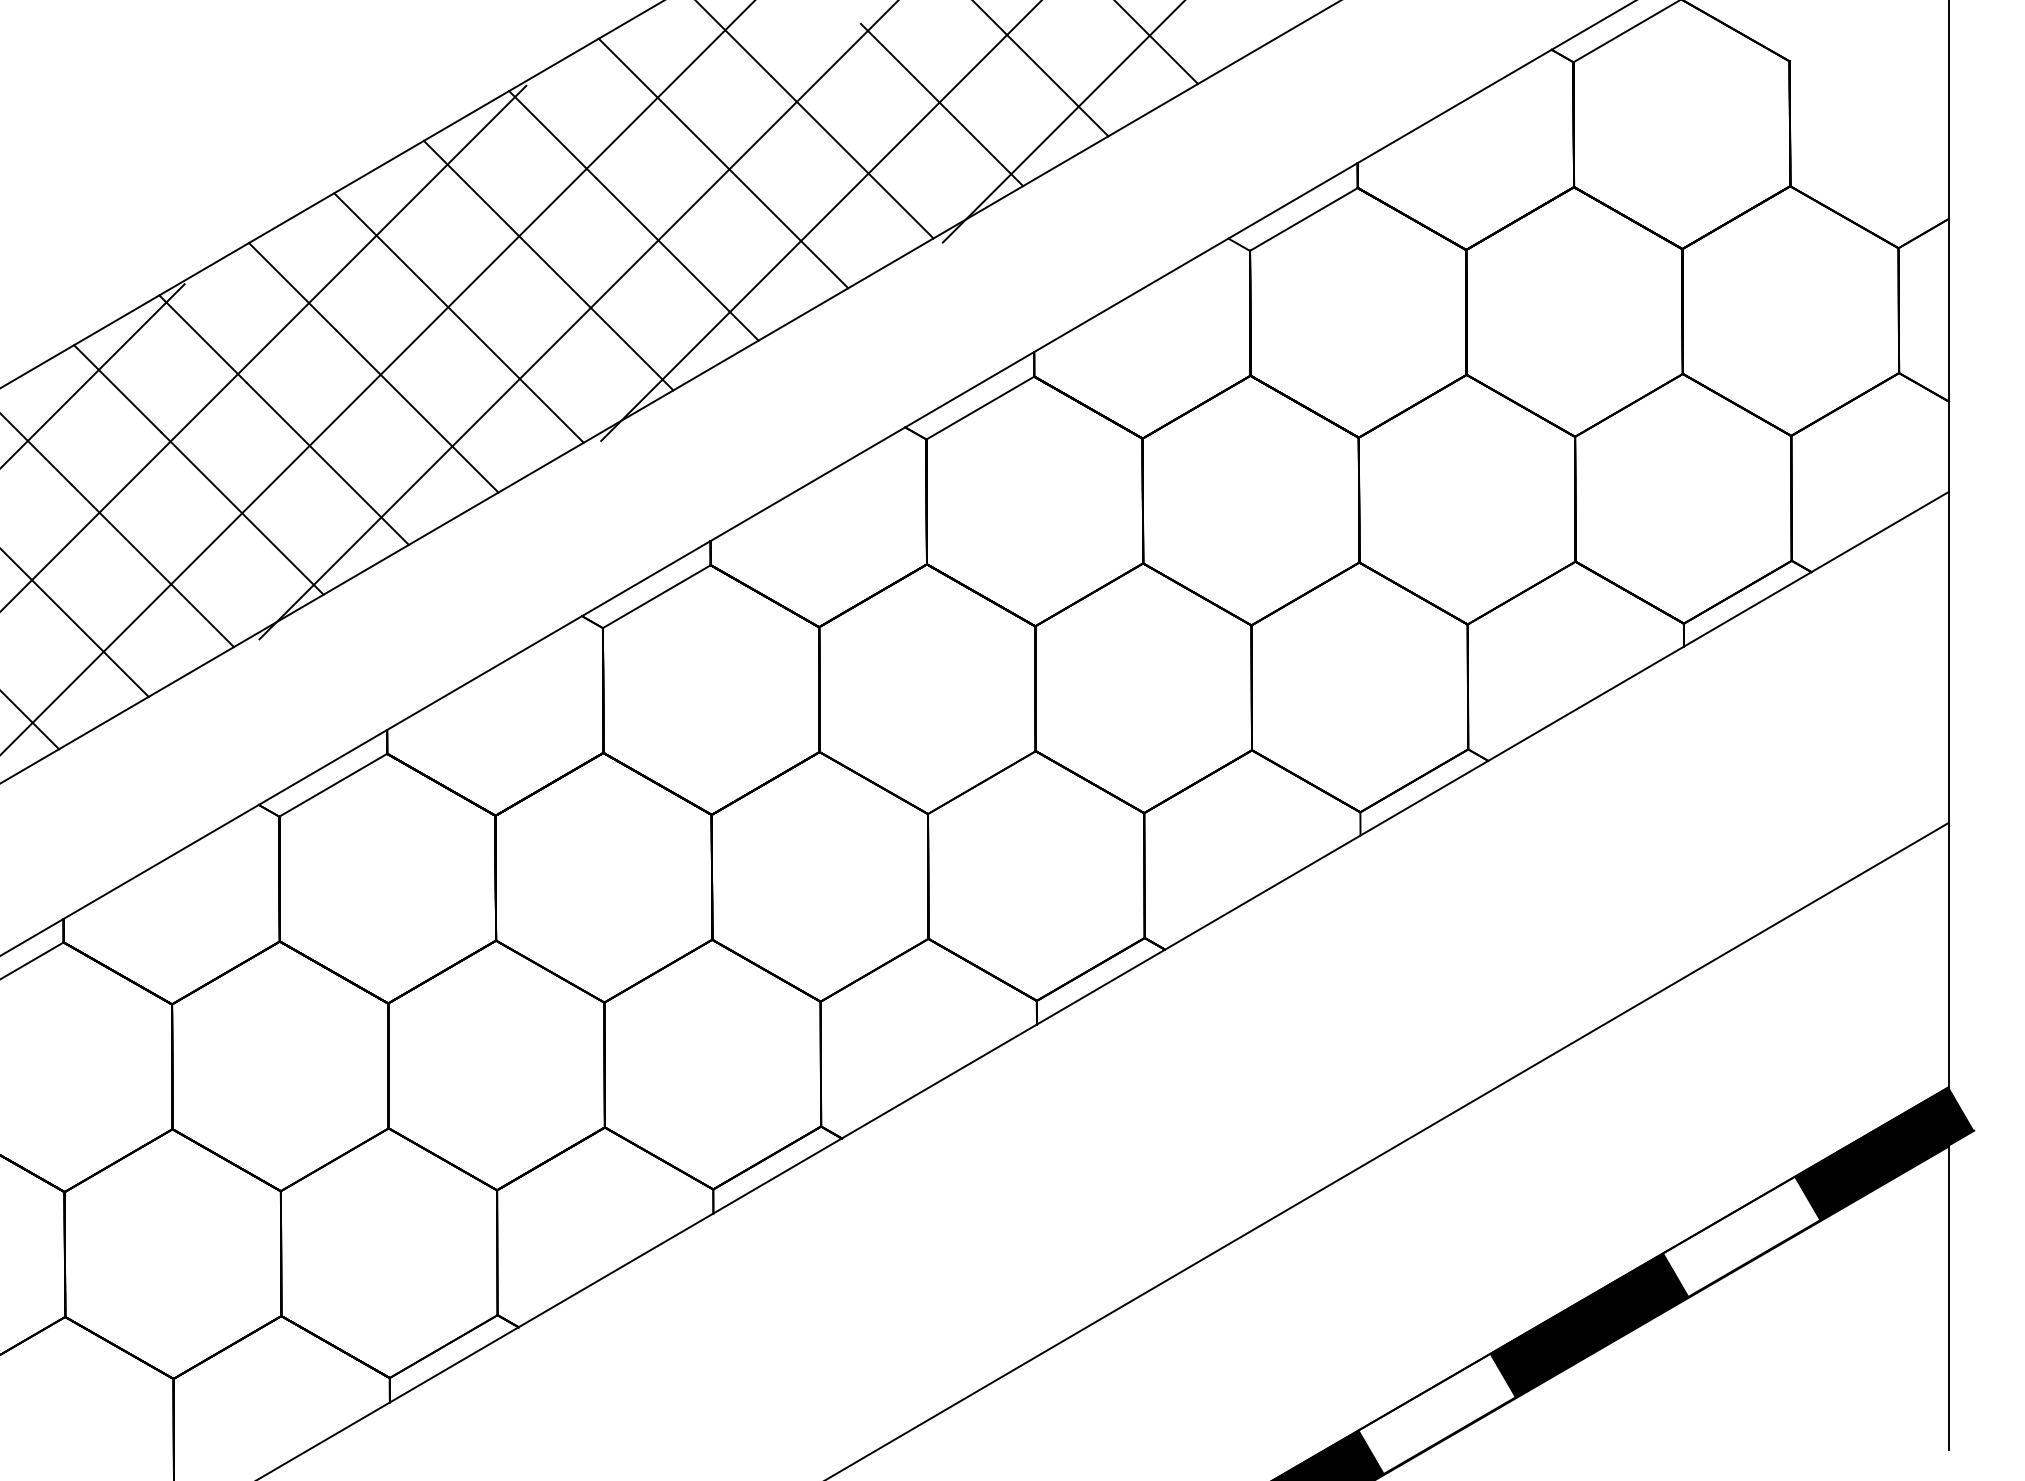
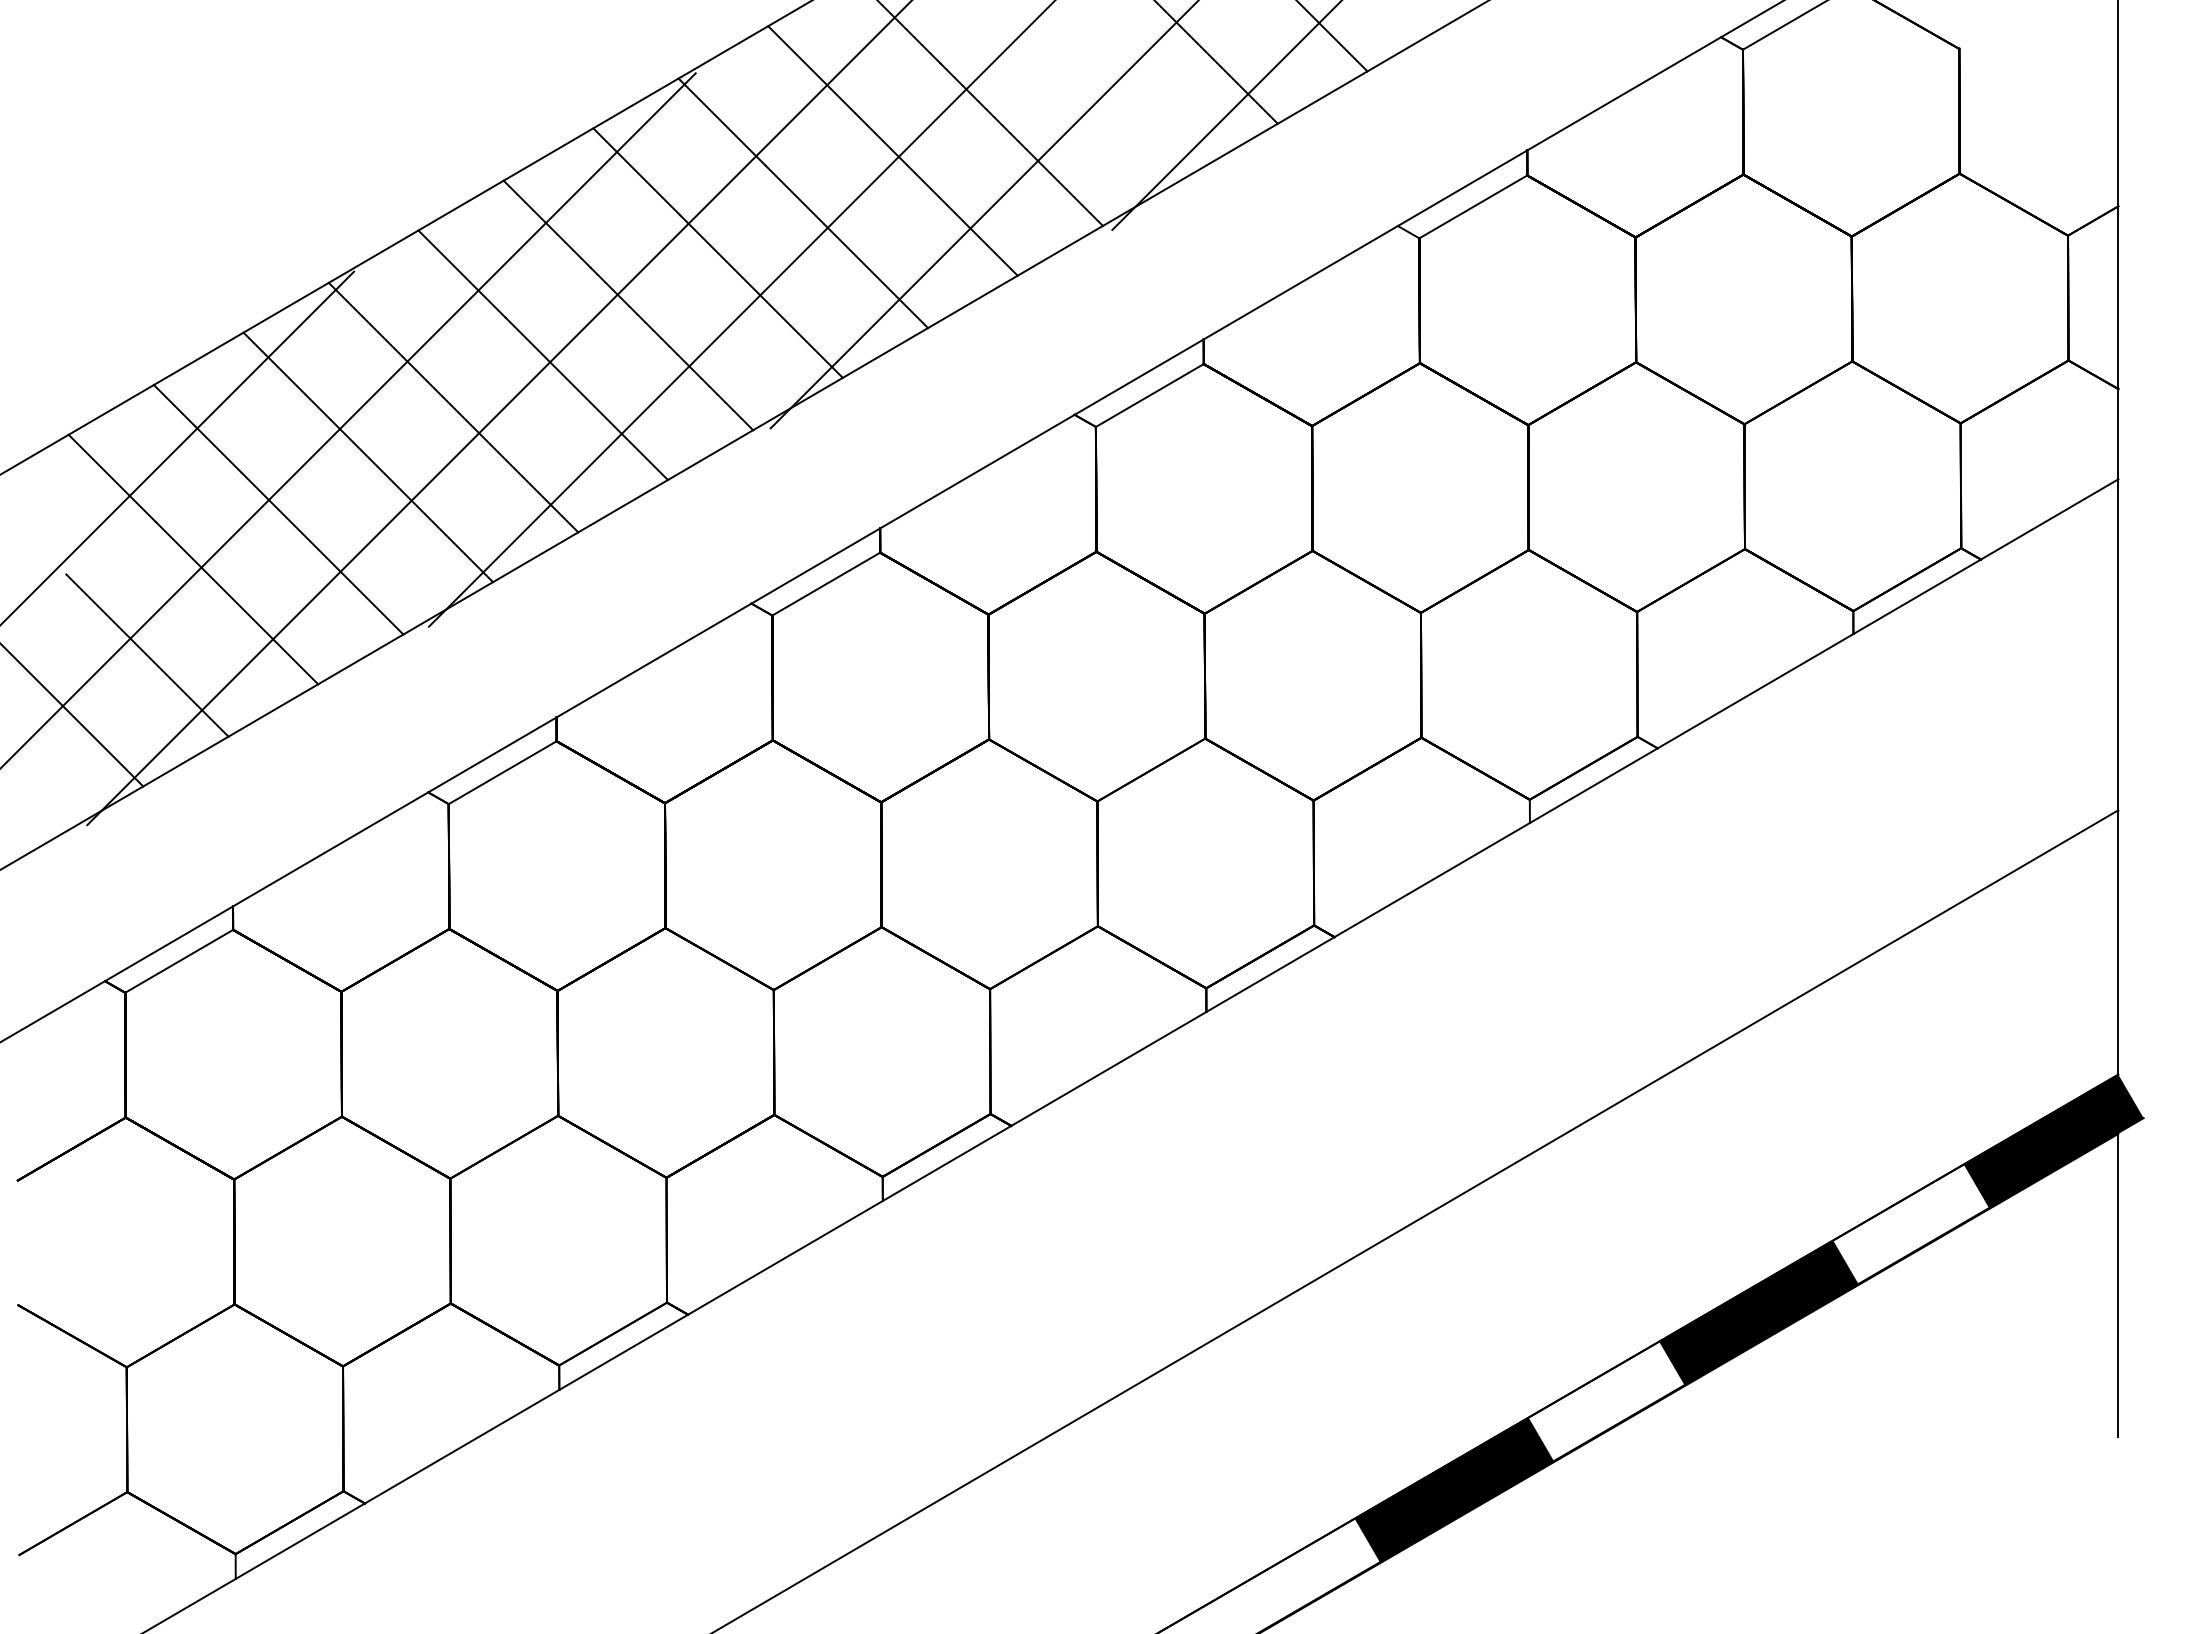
line: (942, 105) -> (1111, 92), removed

